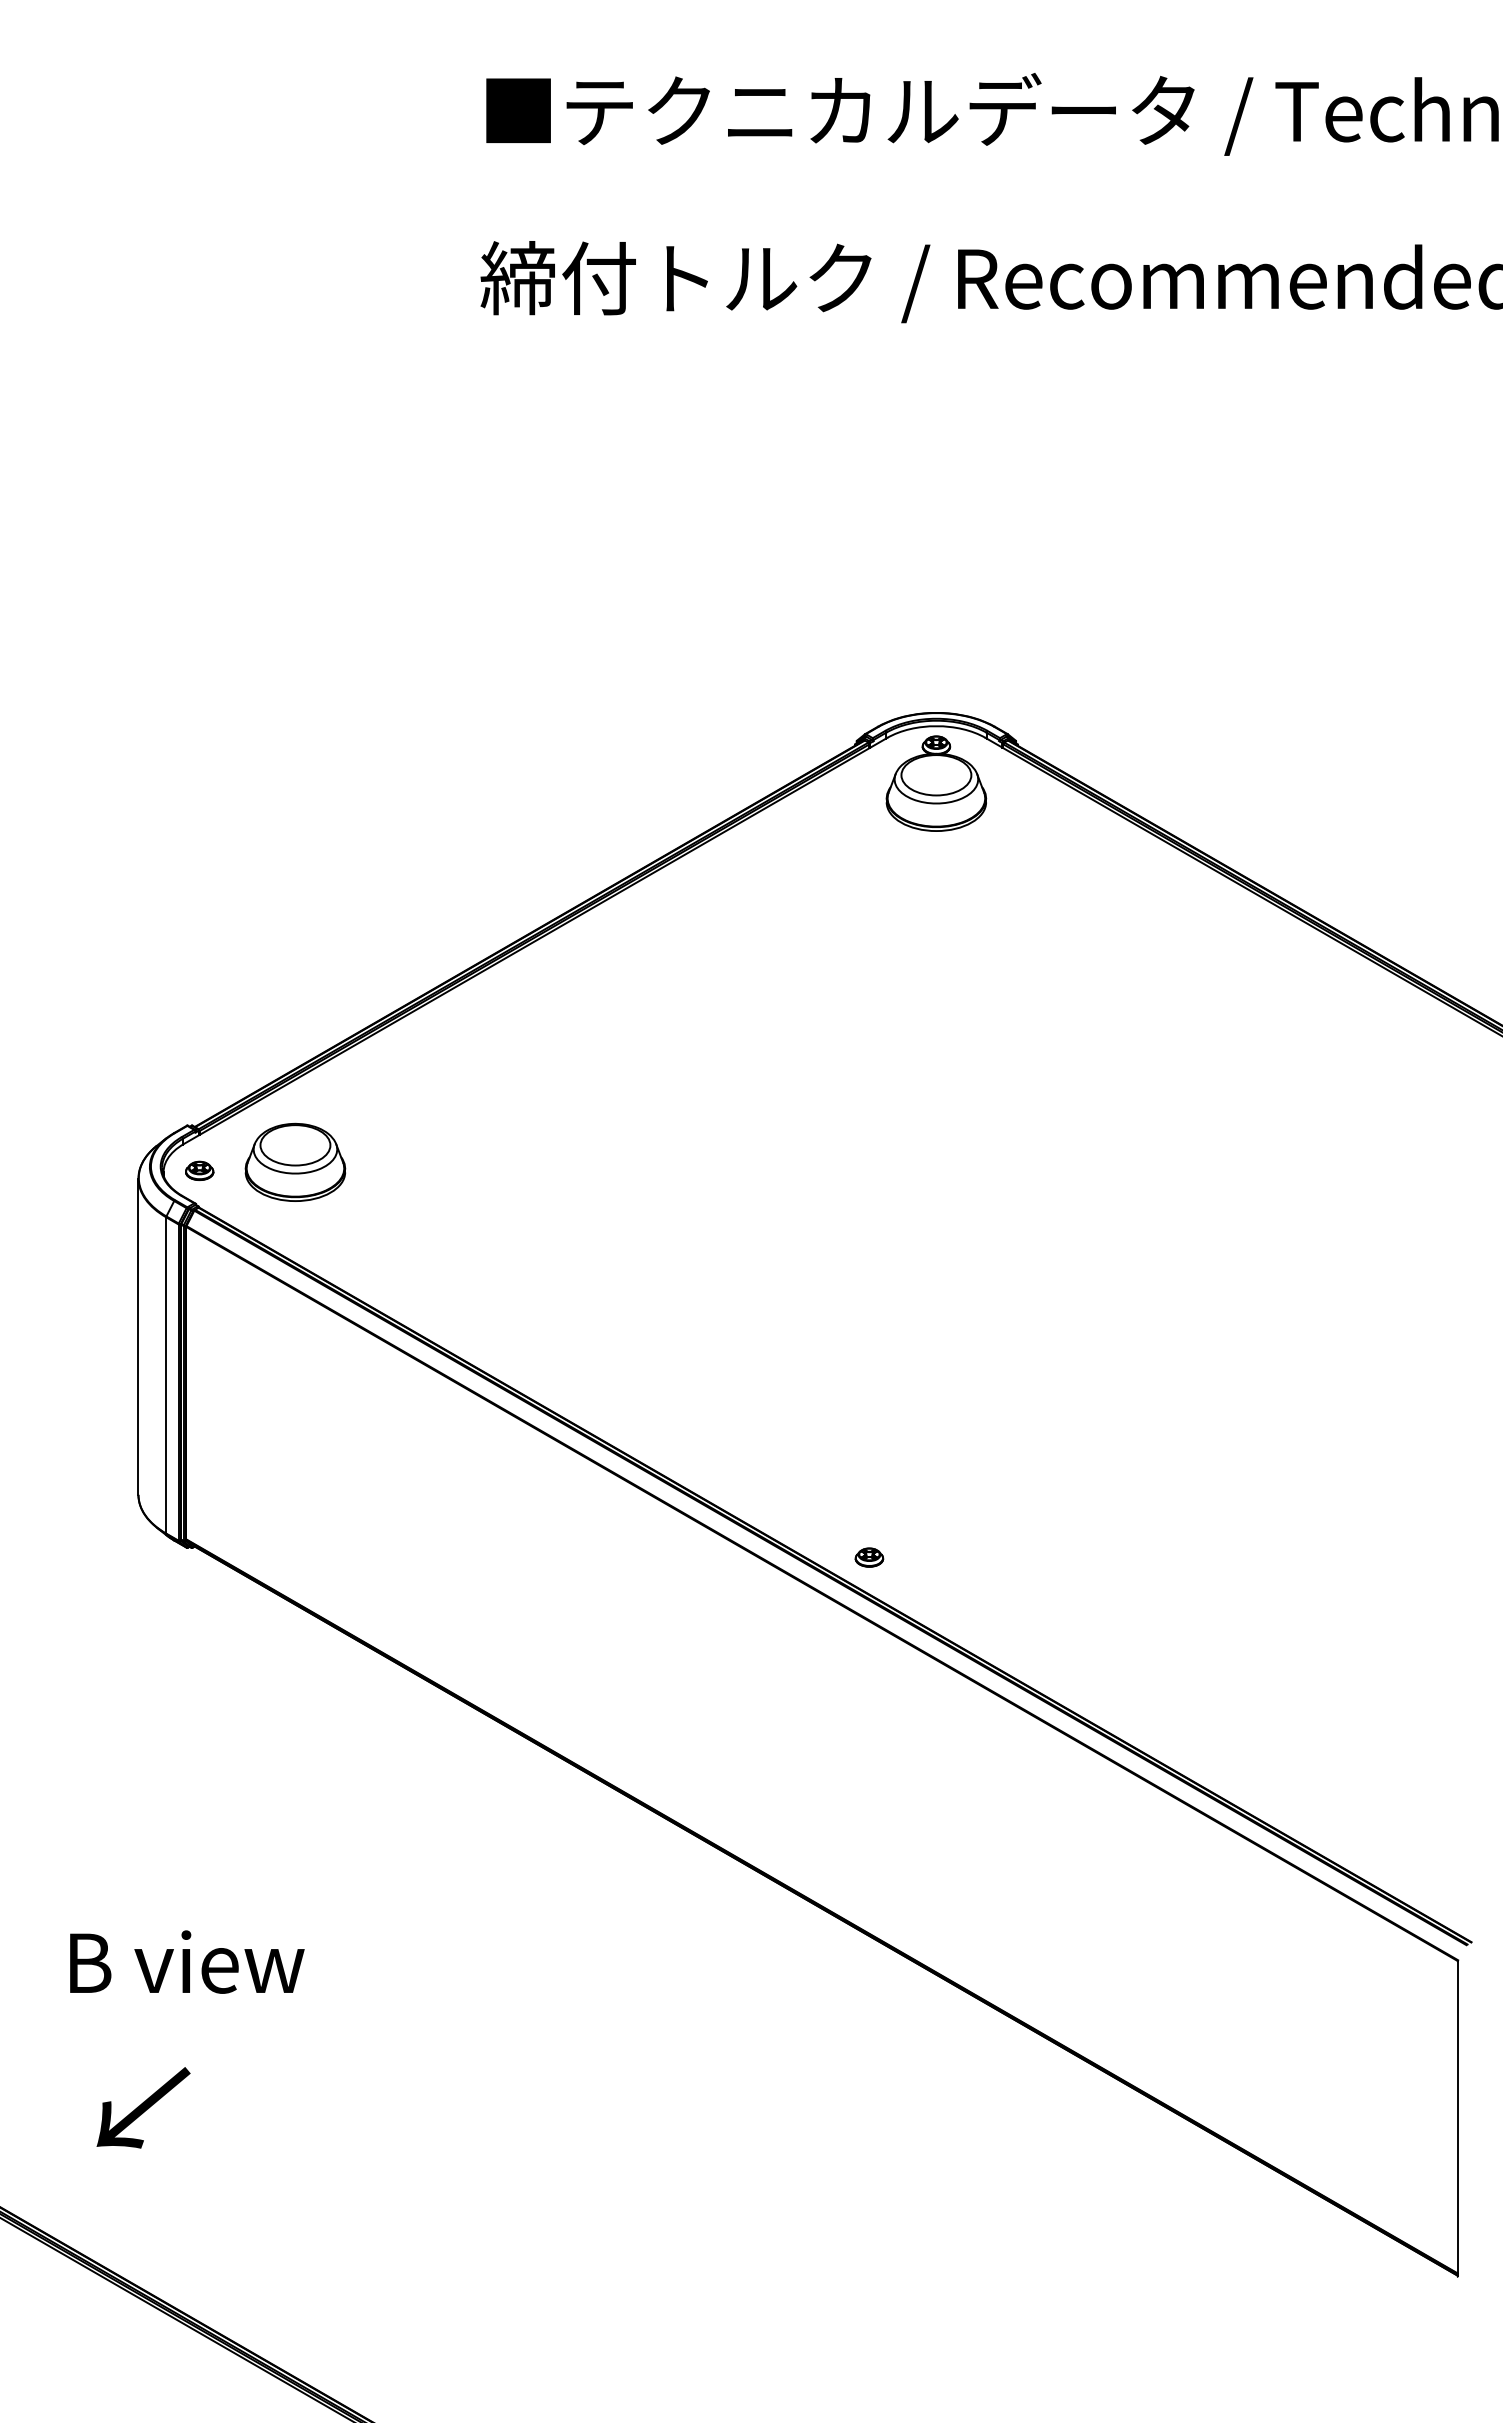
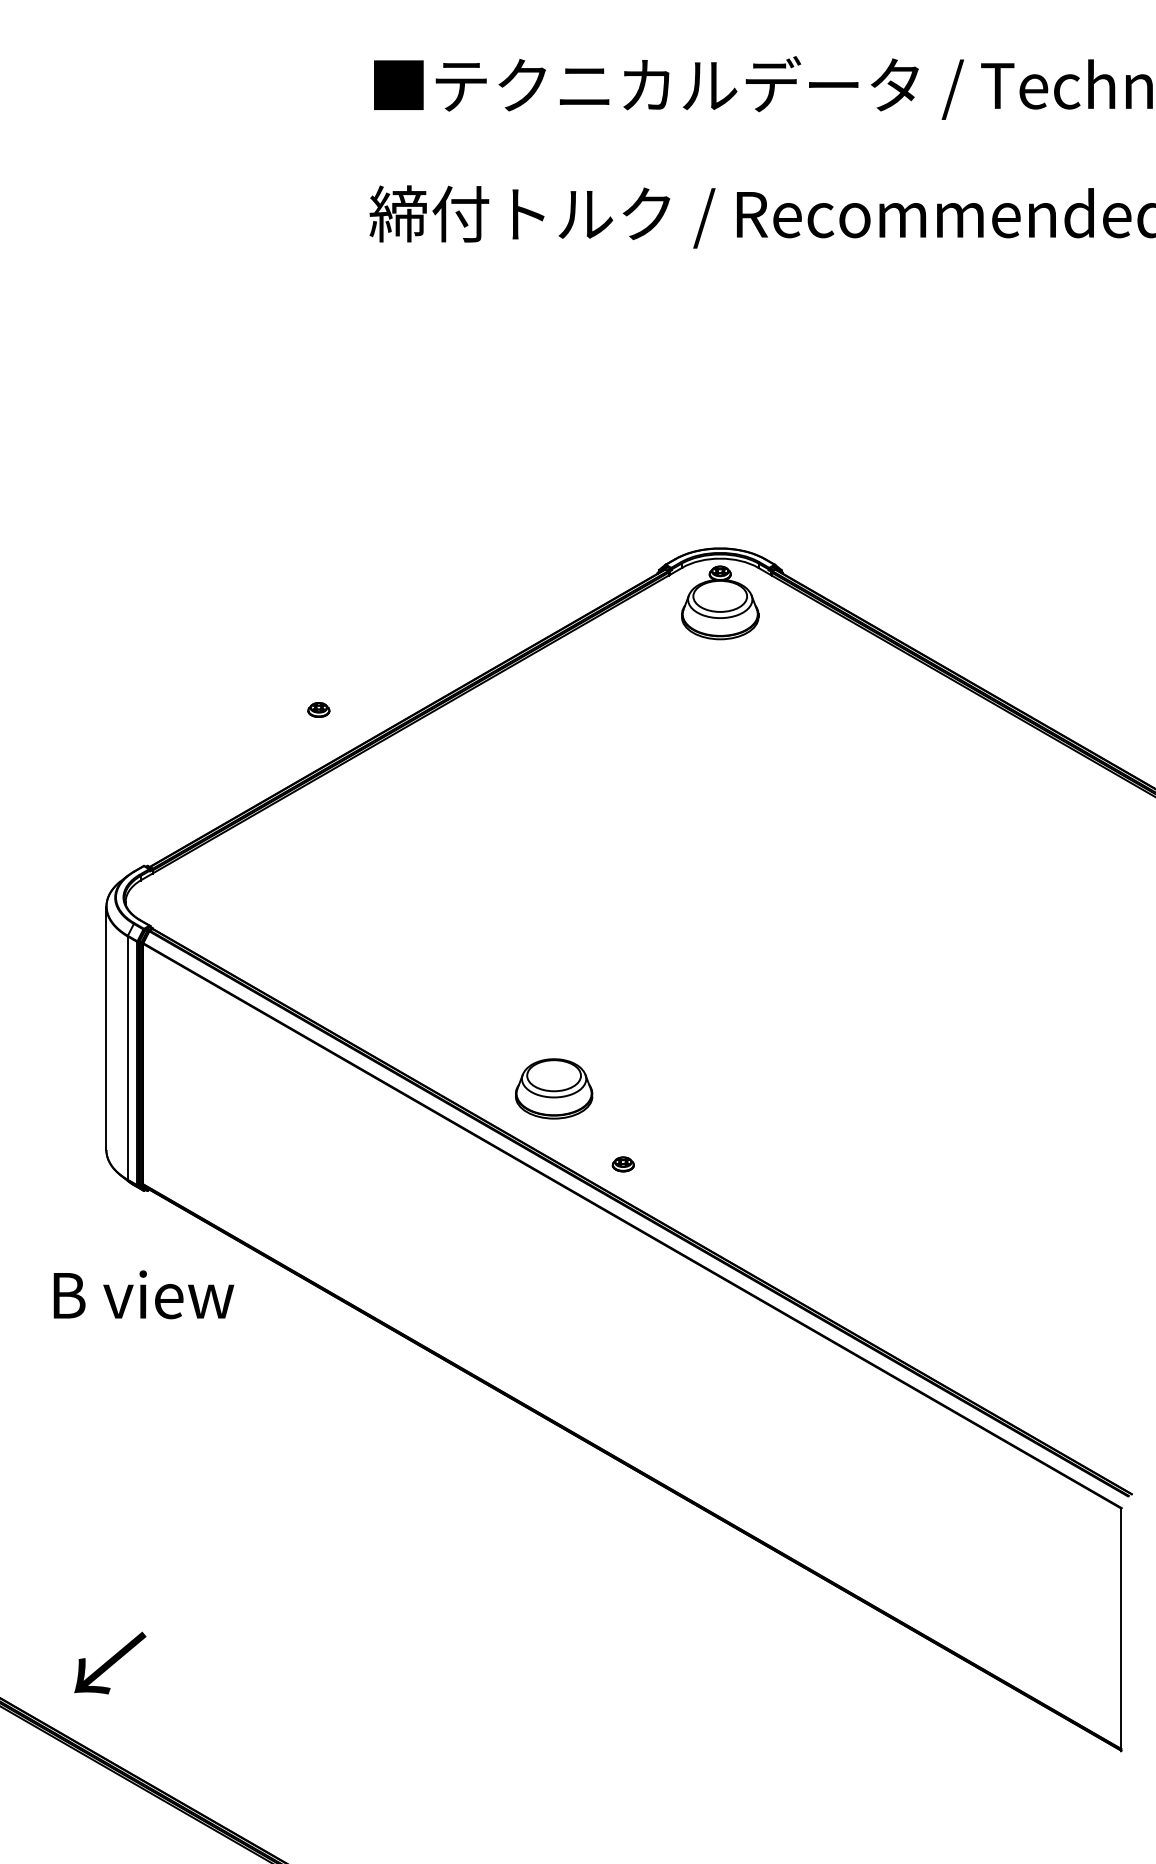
part: (295, 1161) -> (554, 1088), moved
part: (199, 1170) -> (318, 709), moved
part: (869, 1557) -> (623, 1164), moved
text: (187, 1961) -> (144, 1294), moved
text: (143, 2107) -> (110, 1662), moved

